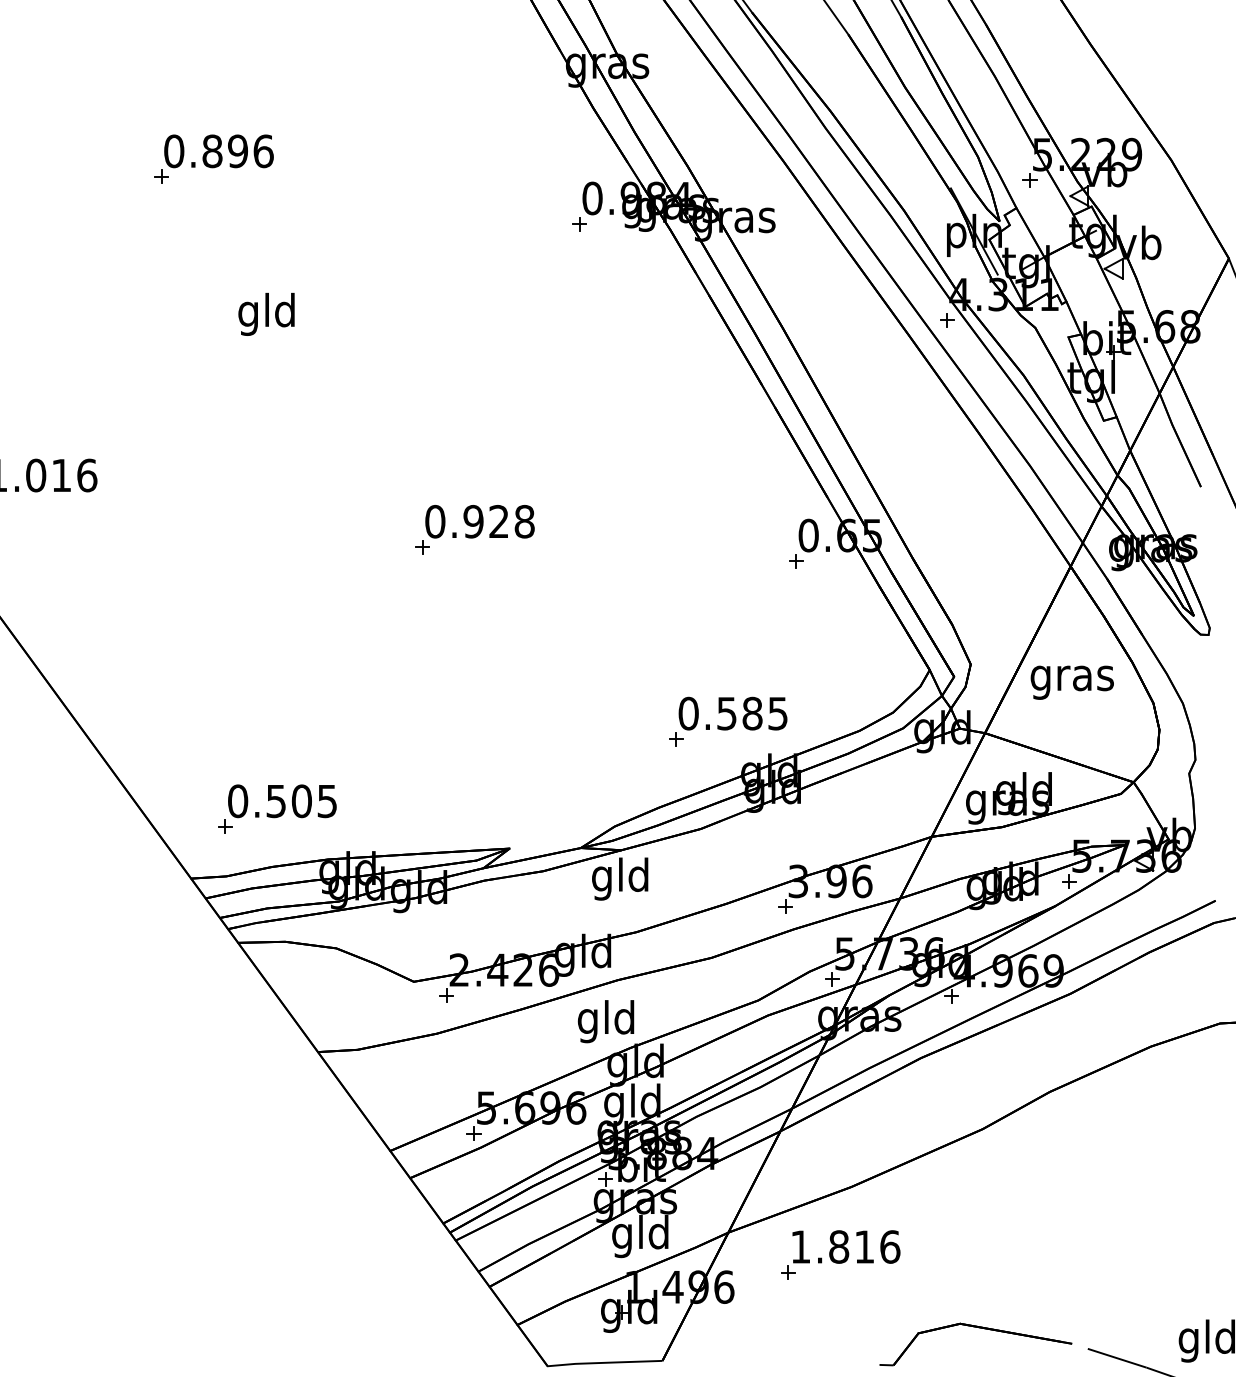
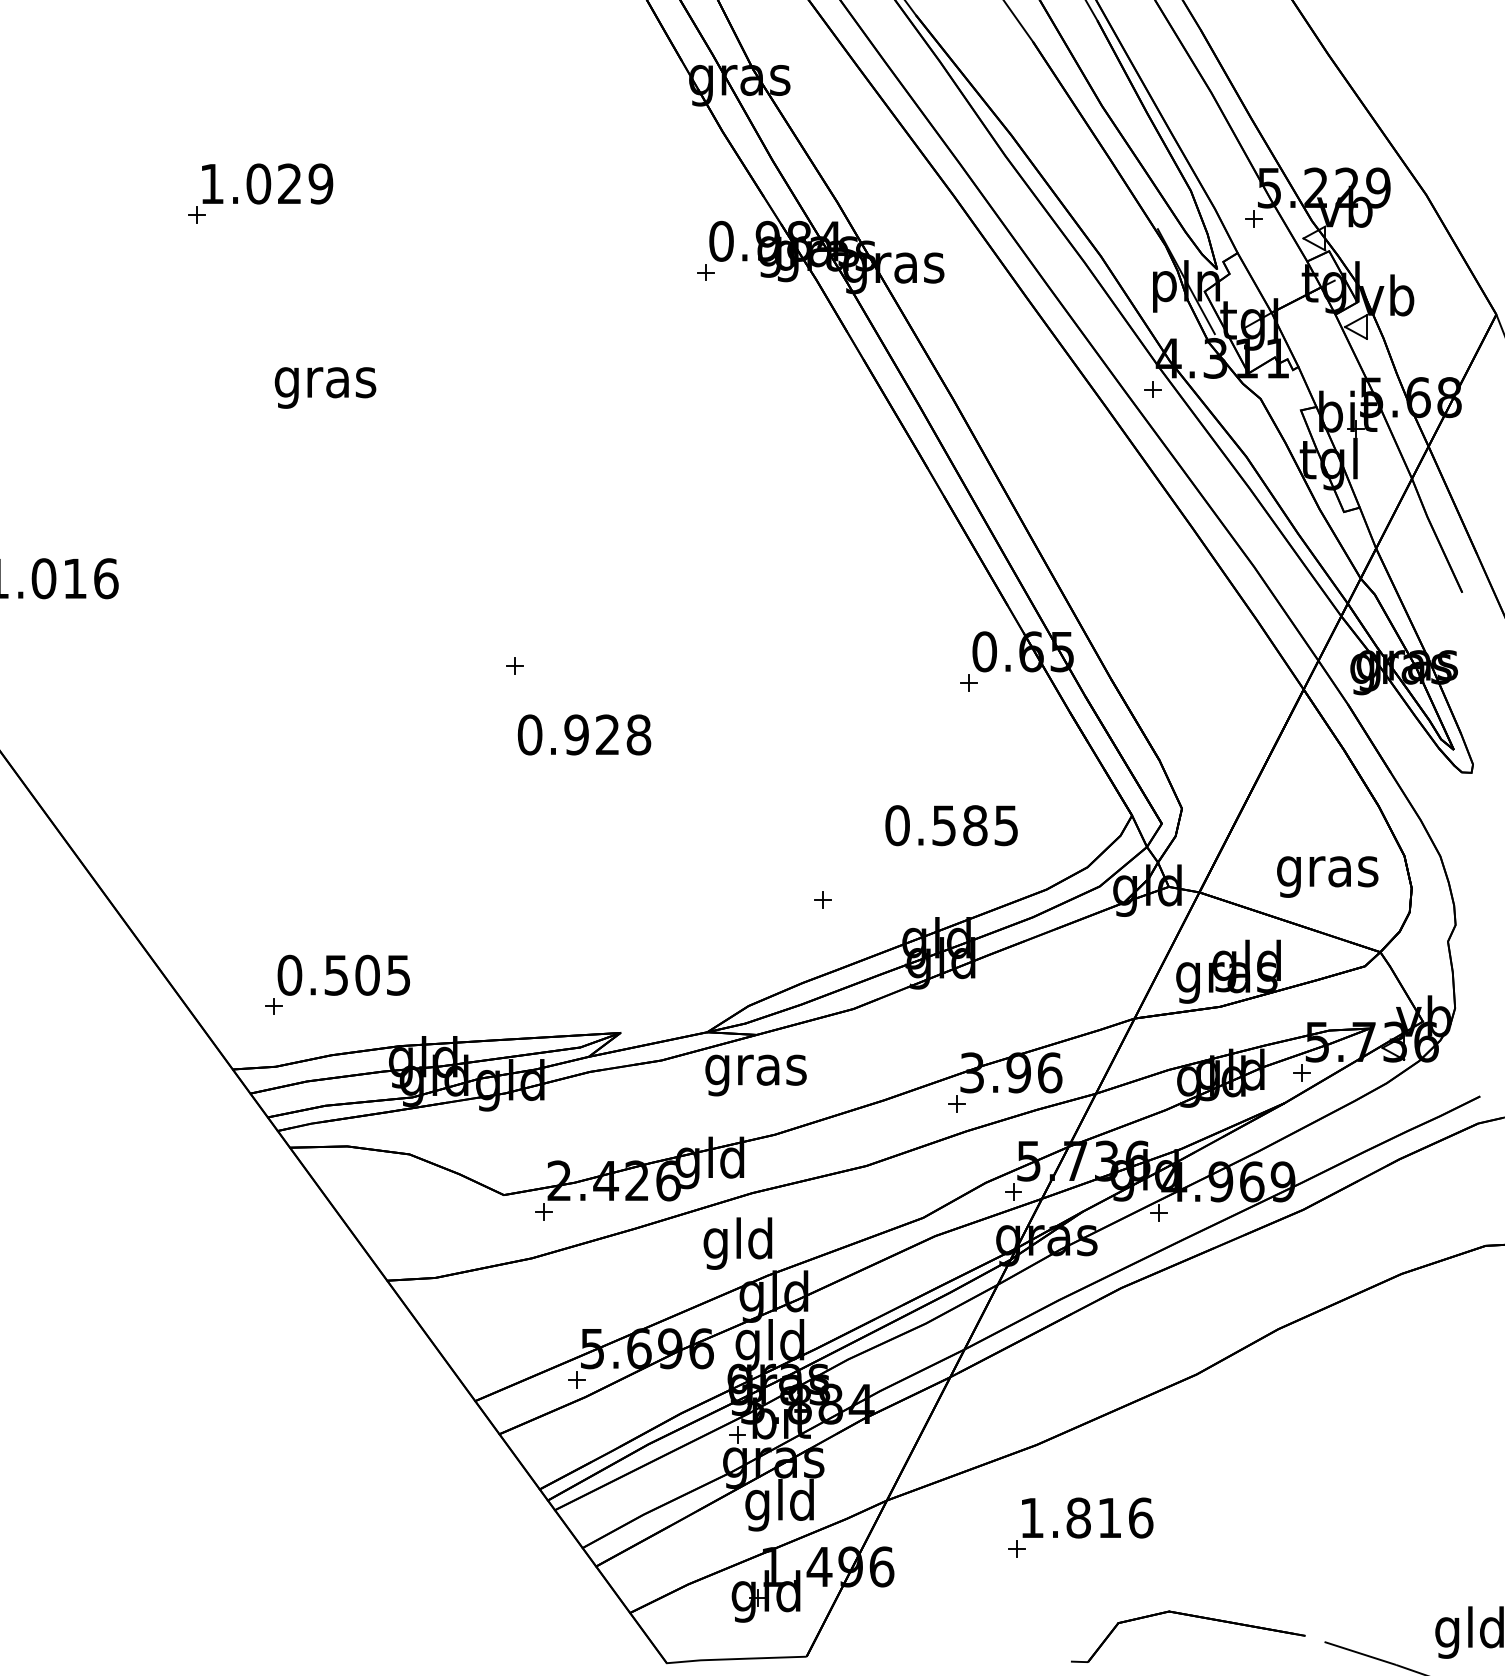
text: (218, 150) -> (266, 183), 0.896 -> 1.029
text: (267, 314) -> (325, 382), gld -> gras
text: (480, 521) -> (584, 734), moved
text: (1072, 682) -> (1327, 876), moved
text: (732, 713) -> (951, 825), moved
text: (620, 878) -> (755, 1069), gld -> gras
part: (840, 1254) -> (1080, 1527), moved

